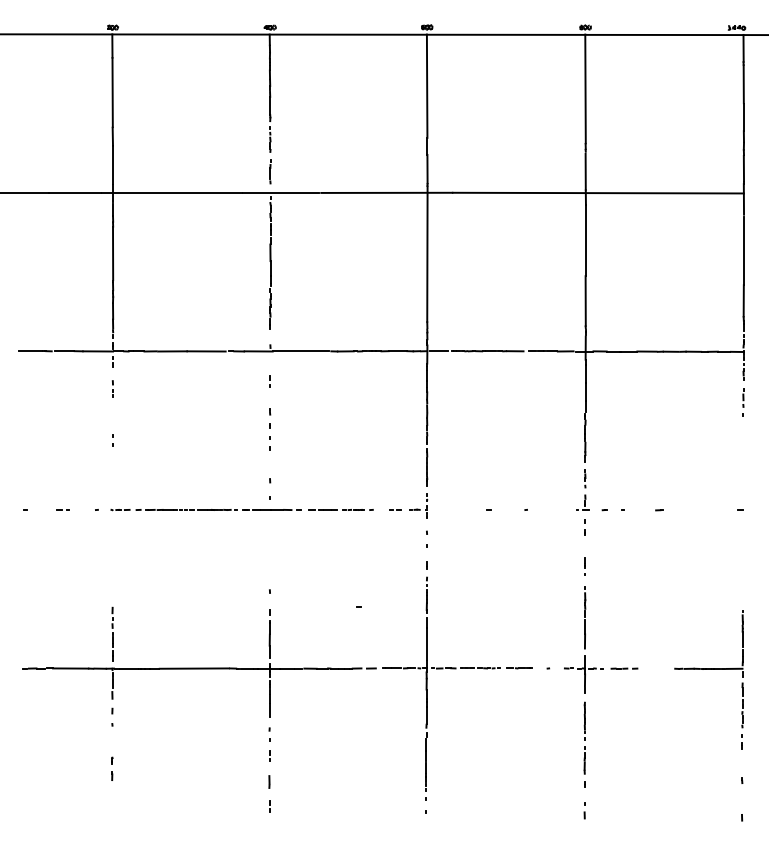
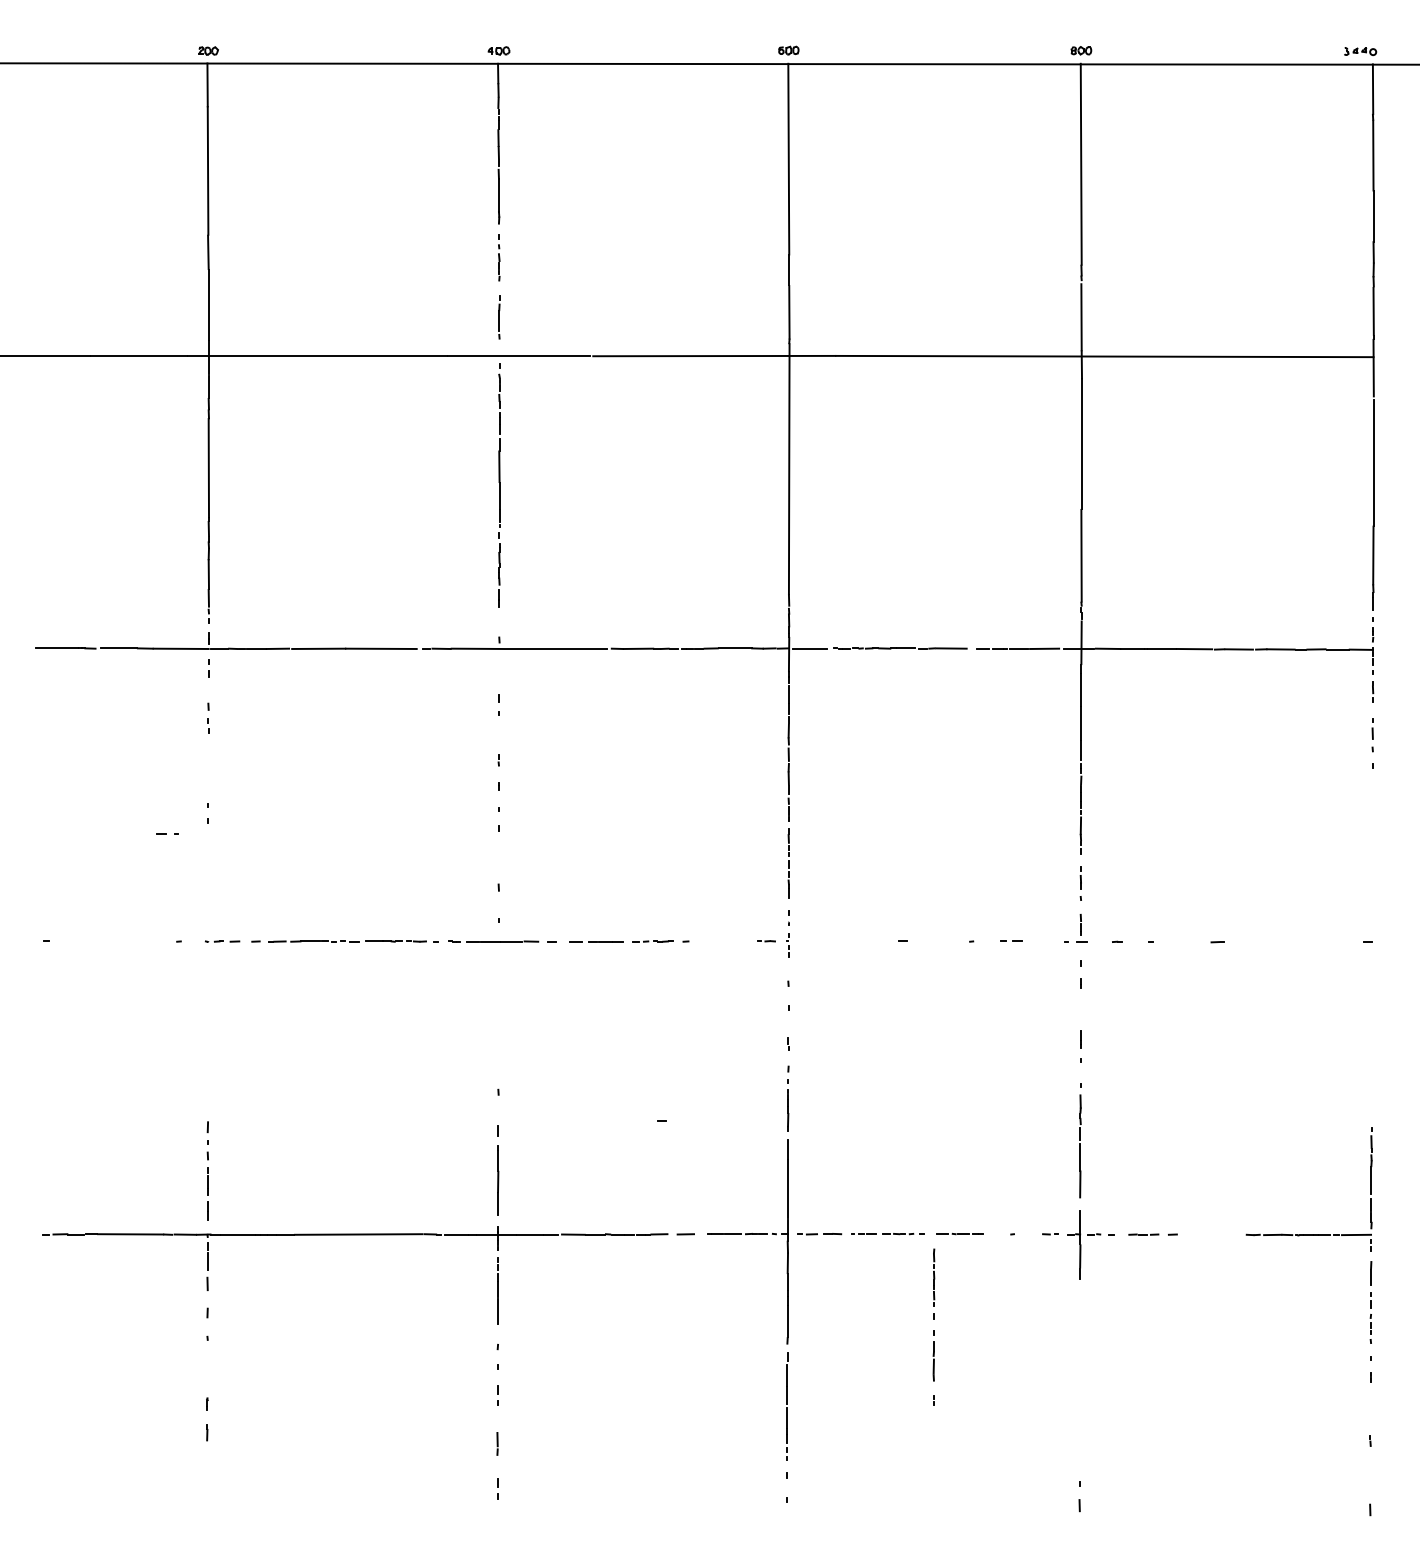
line: (62, 509) -> (167, 833), moved
line: (396, 509) -> (1012, 940), moved
part: (584, 744) -> (933, 1326), moved

